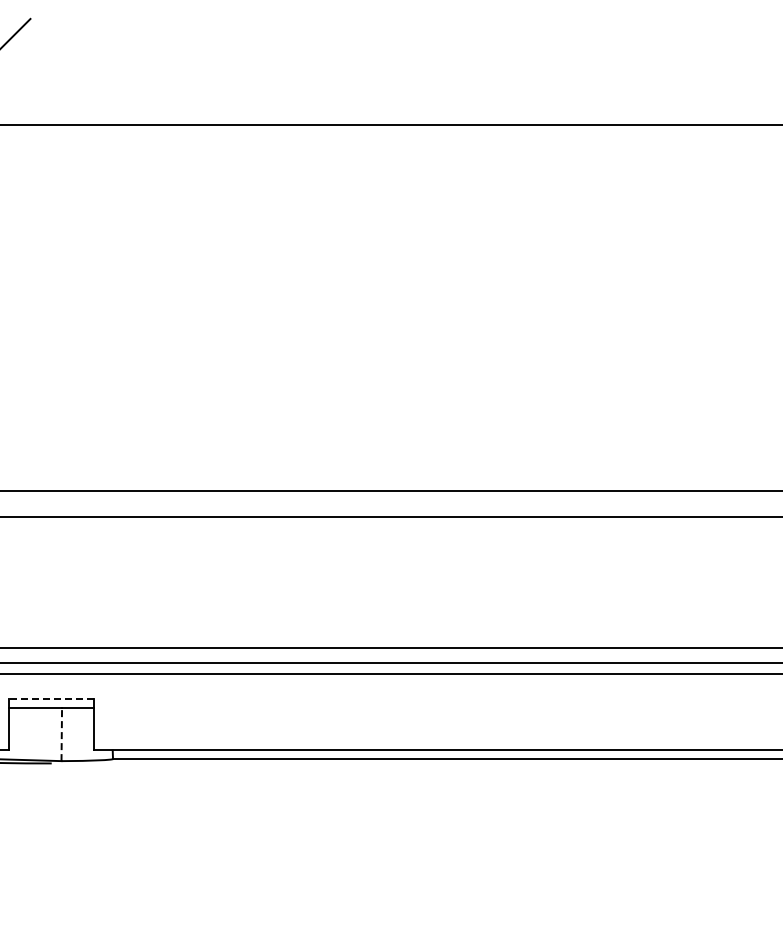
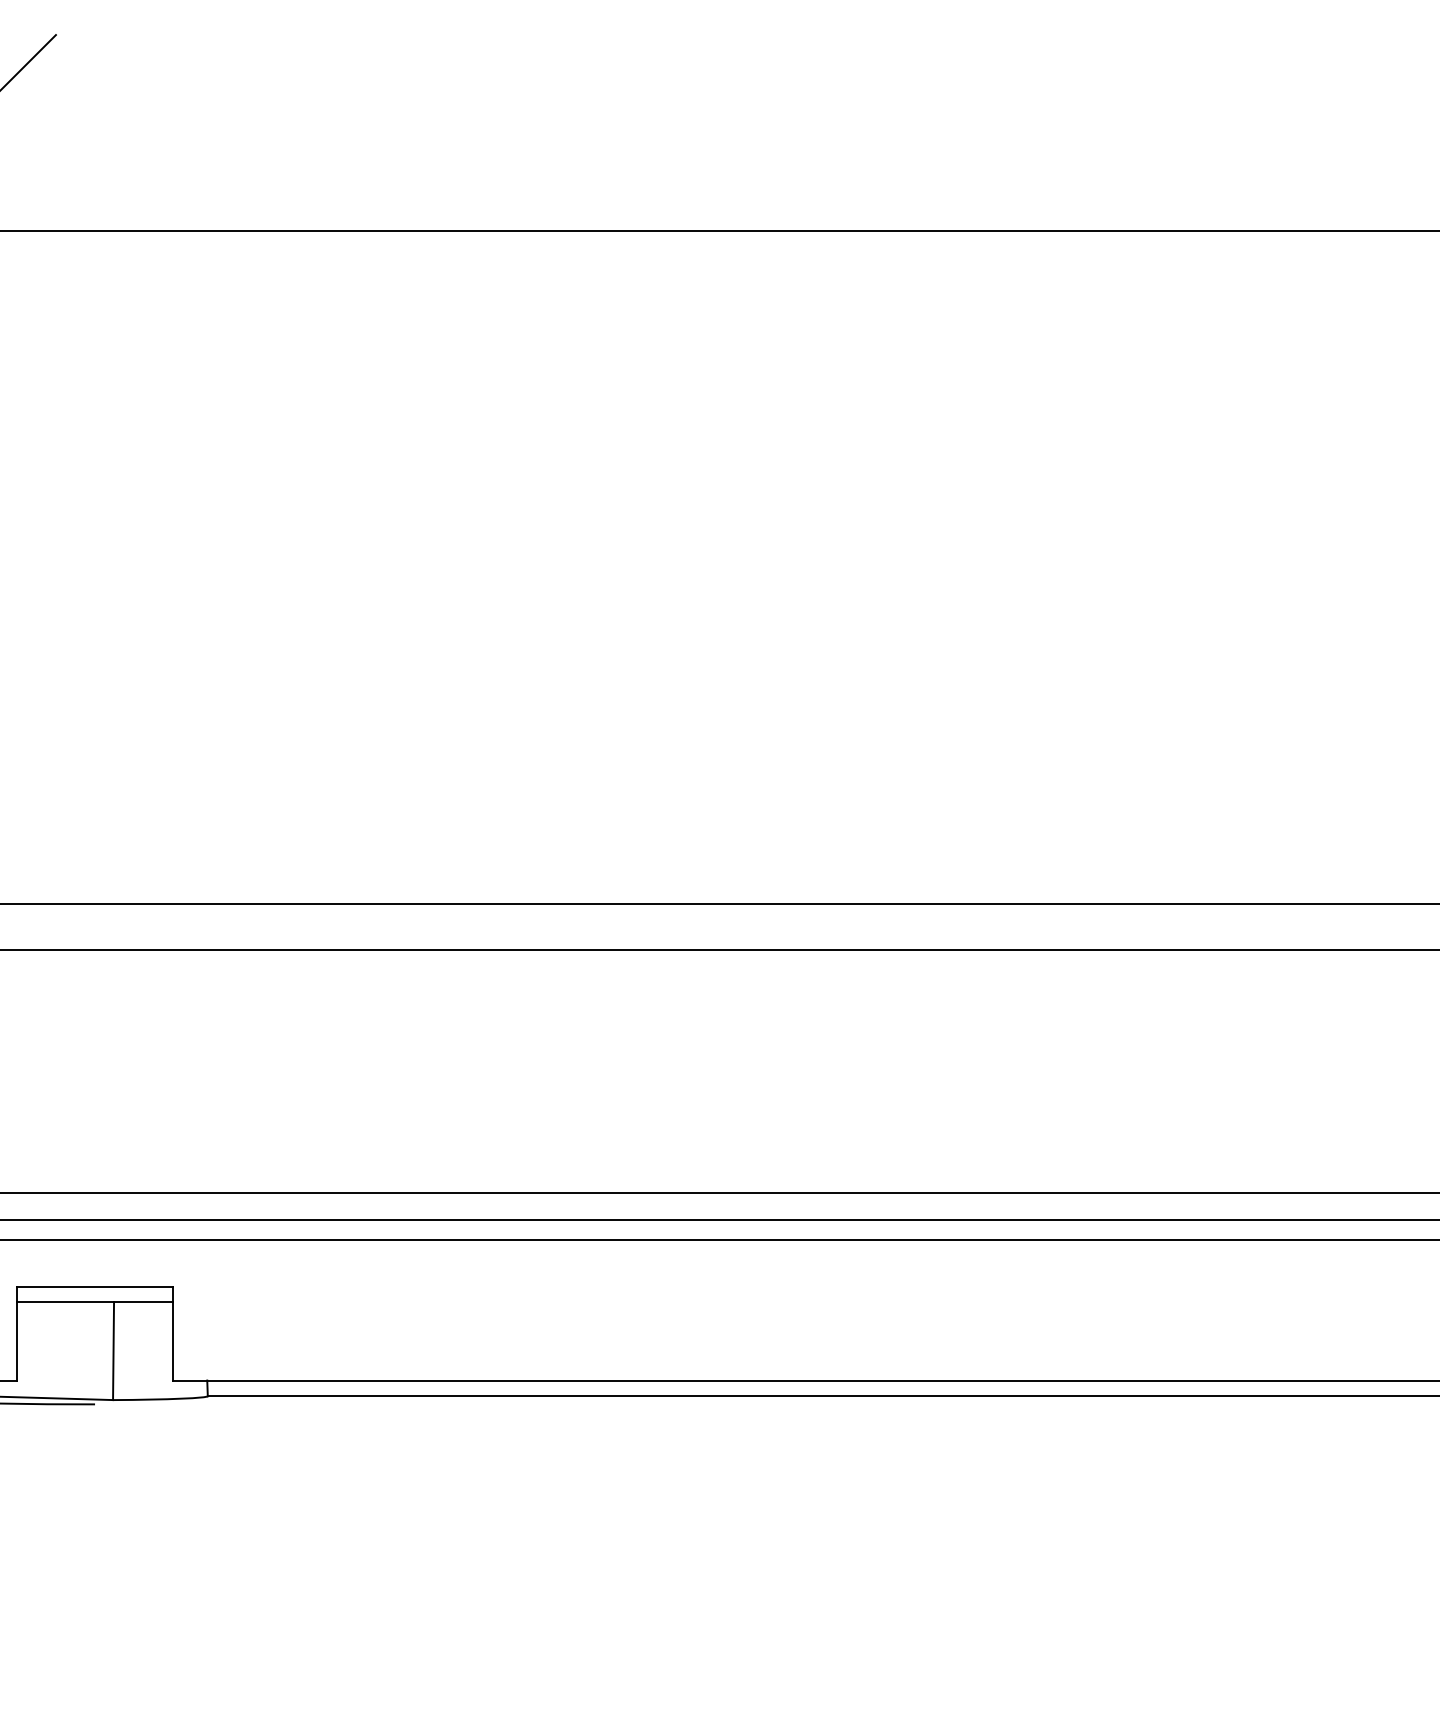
line: (51, 699) -> (94, 1286), dashed -> solid
line: (61, 734) -> (113, 1351), dashed -> solid

